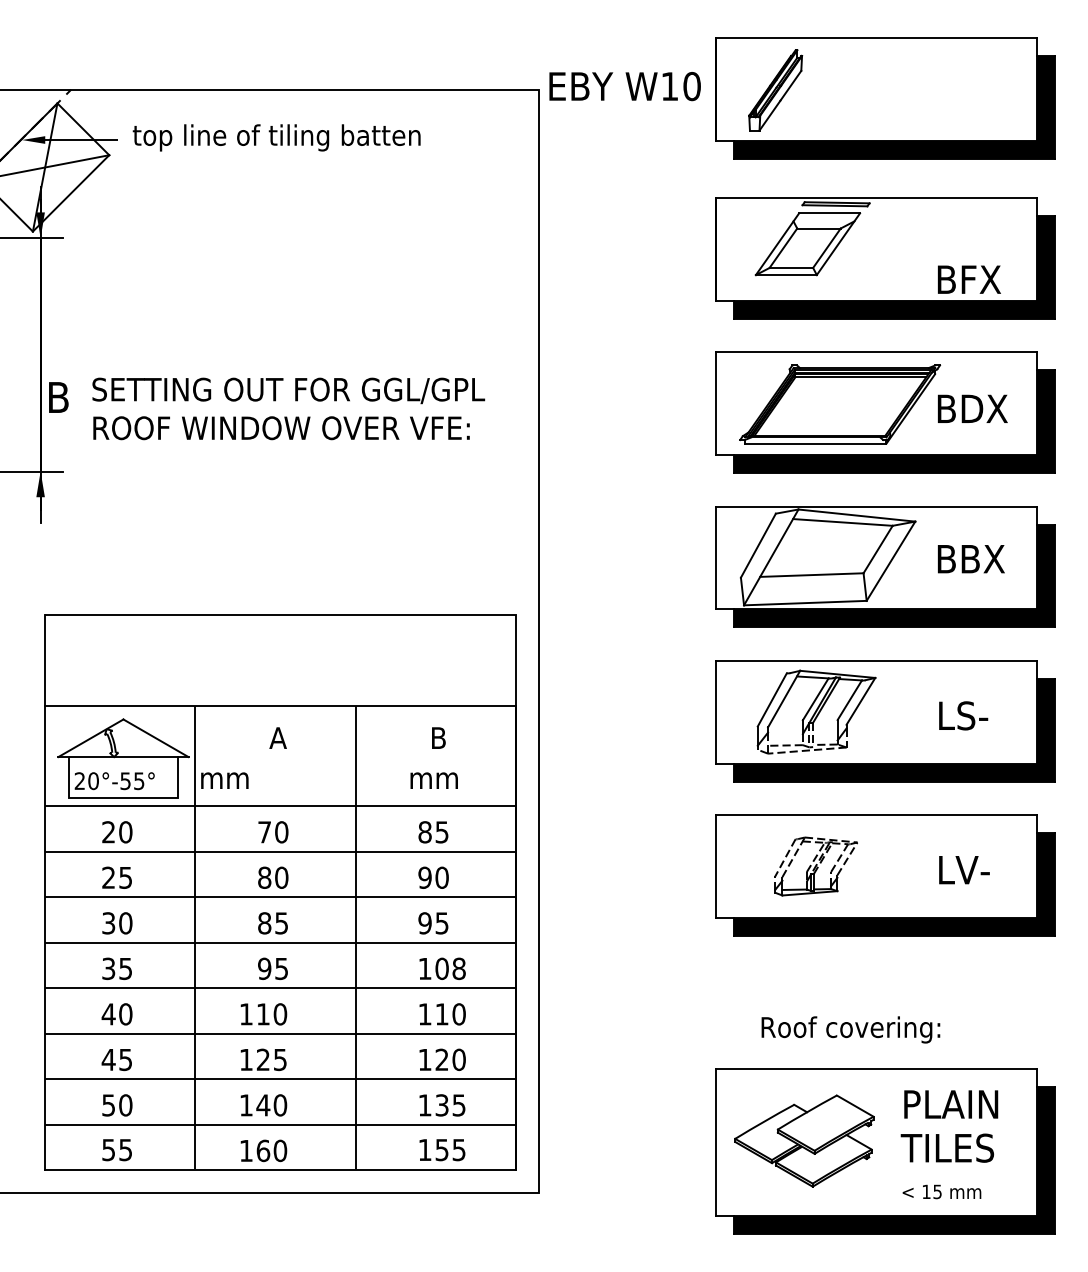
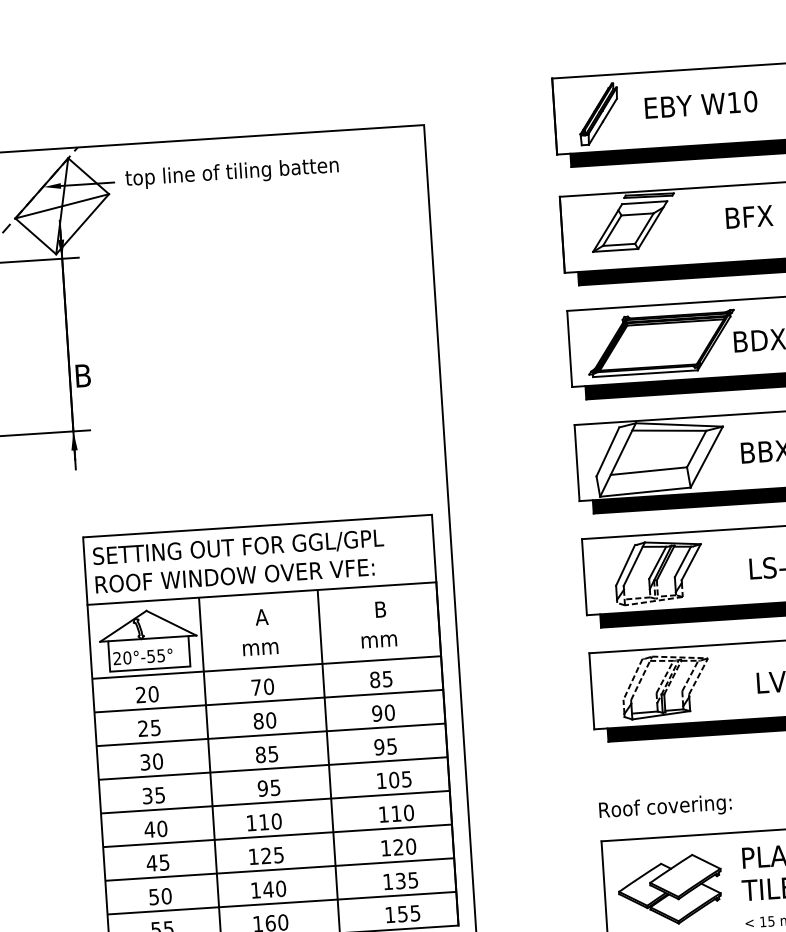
text: (624, 86) -> (700, 104), moved
text: (969, 279) -> (749, 216), moved
text: (288, 408) -> (239, 561), moved
text: (224, 780) -> (260, 648), moved
part: (815, 866) -> (665, 686), size x1.43
text: (458, 968) -> (406, 779), 108 -> 105
text: (850, 1029) -> (665, 807), moved

